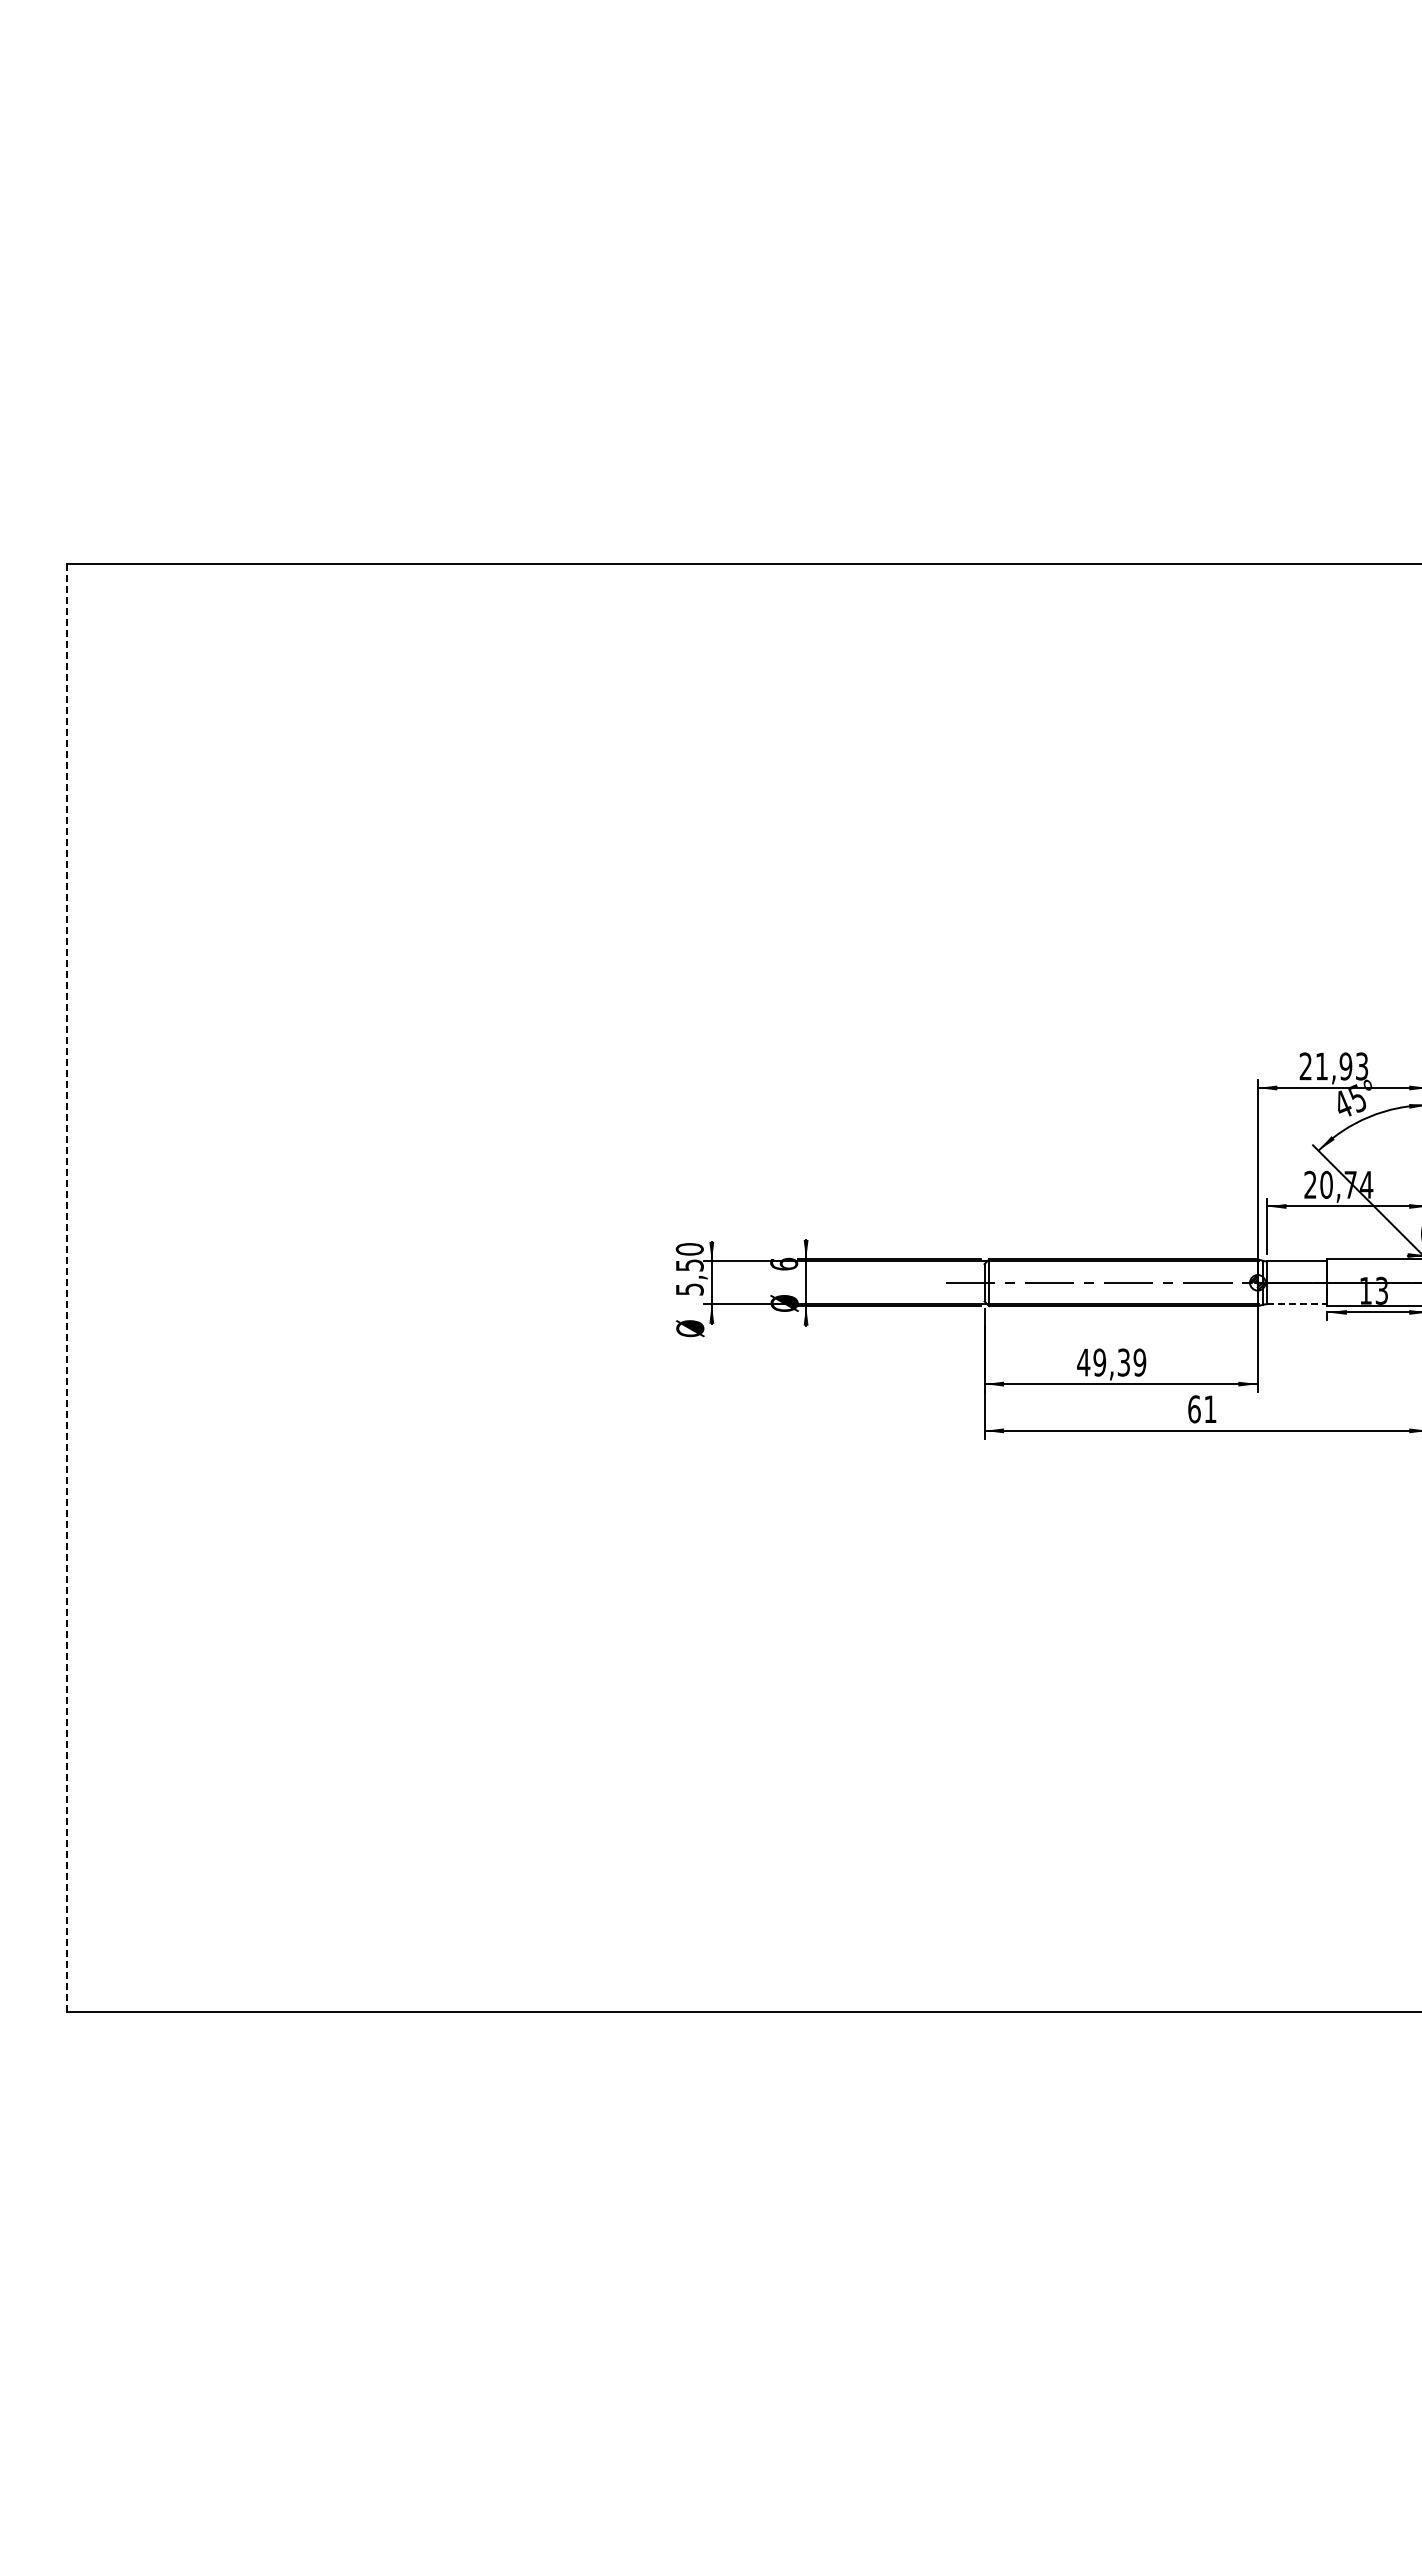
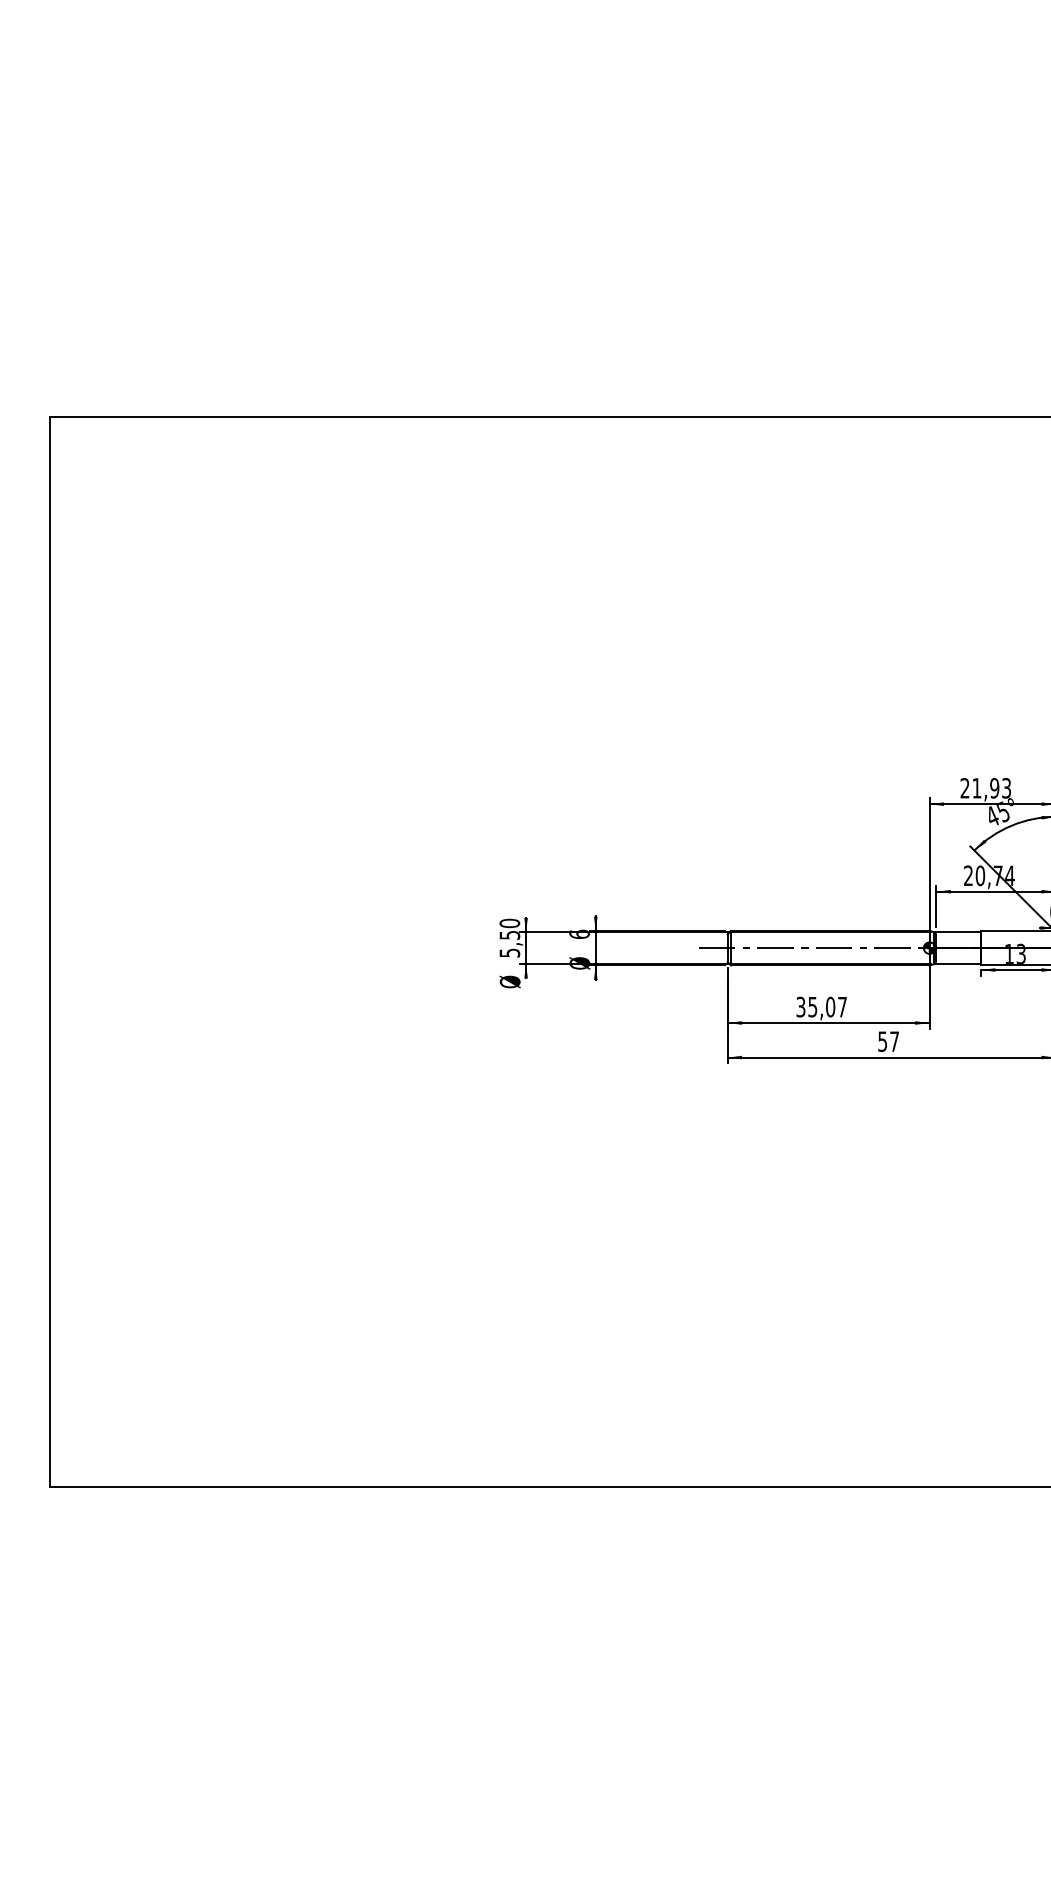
line: (67, 1287) -> (49, 951), dashed -> solid
line: (1297, 1304) -> (958, 964), dashed -> solid
text: (1111, 1362) -> (821, 1007), 49,39 -> 35,07
text: (1202, 1409) -> (888, 1041), 61 -> 57

